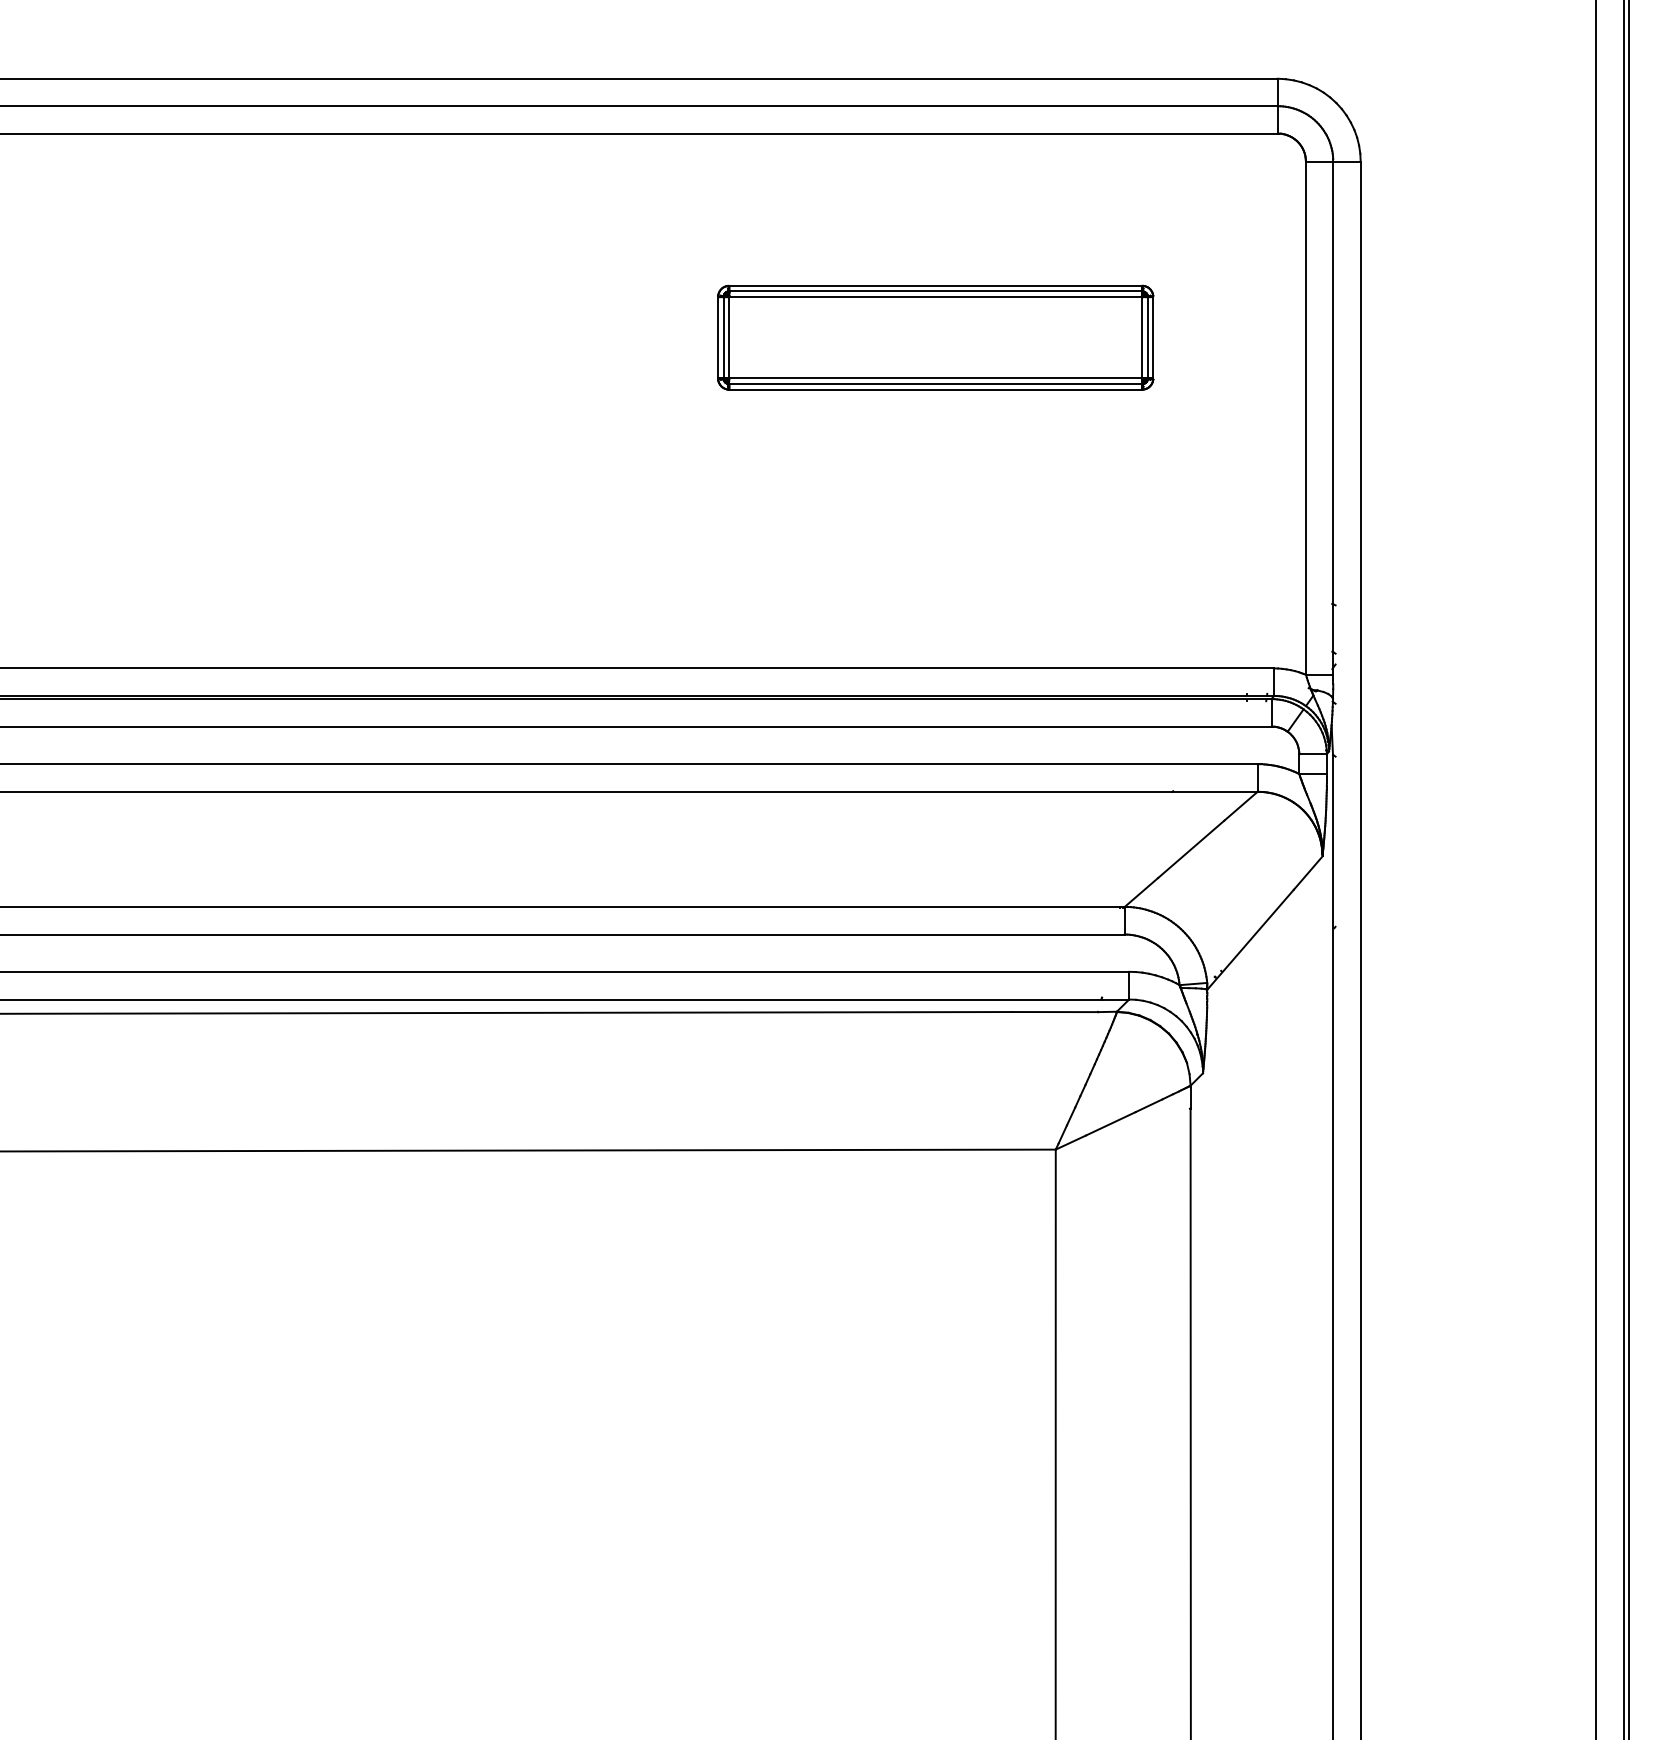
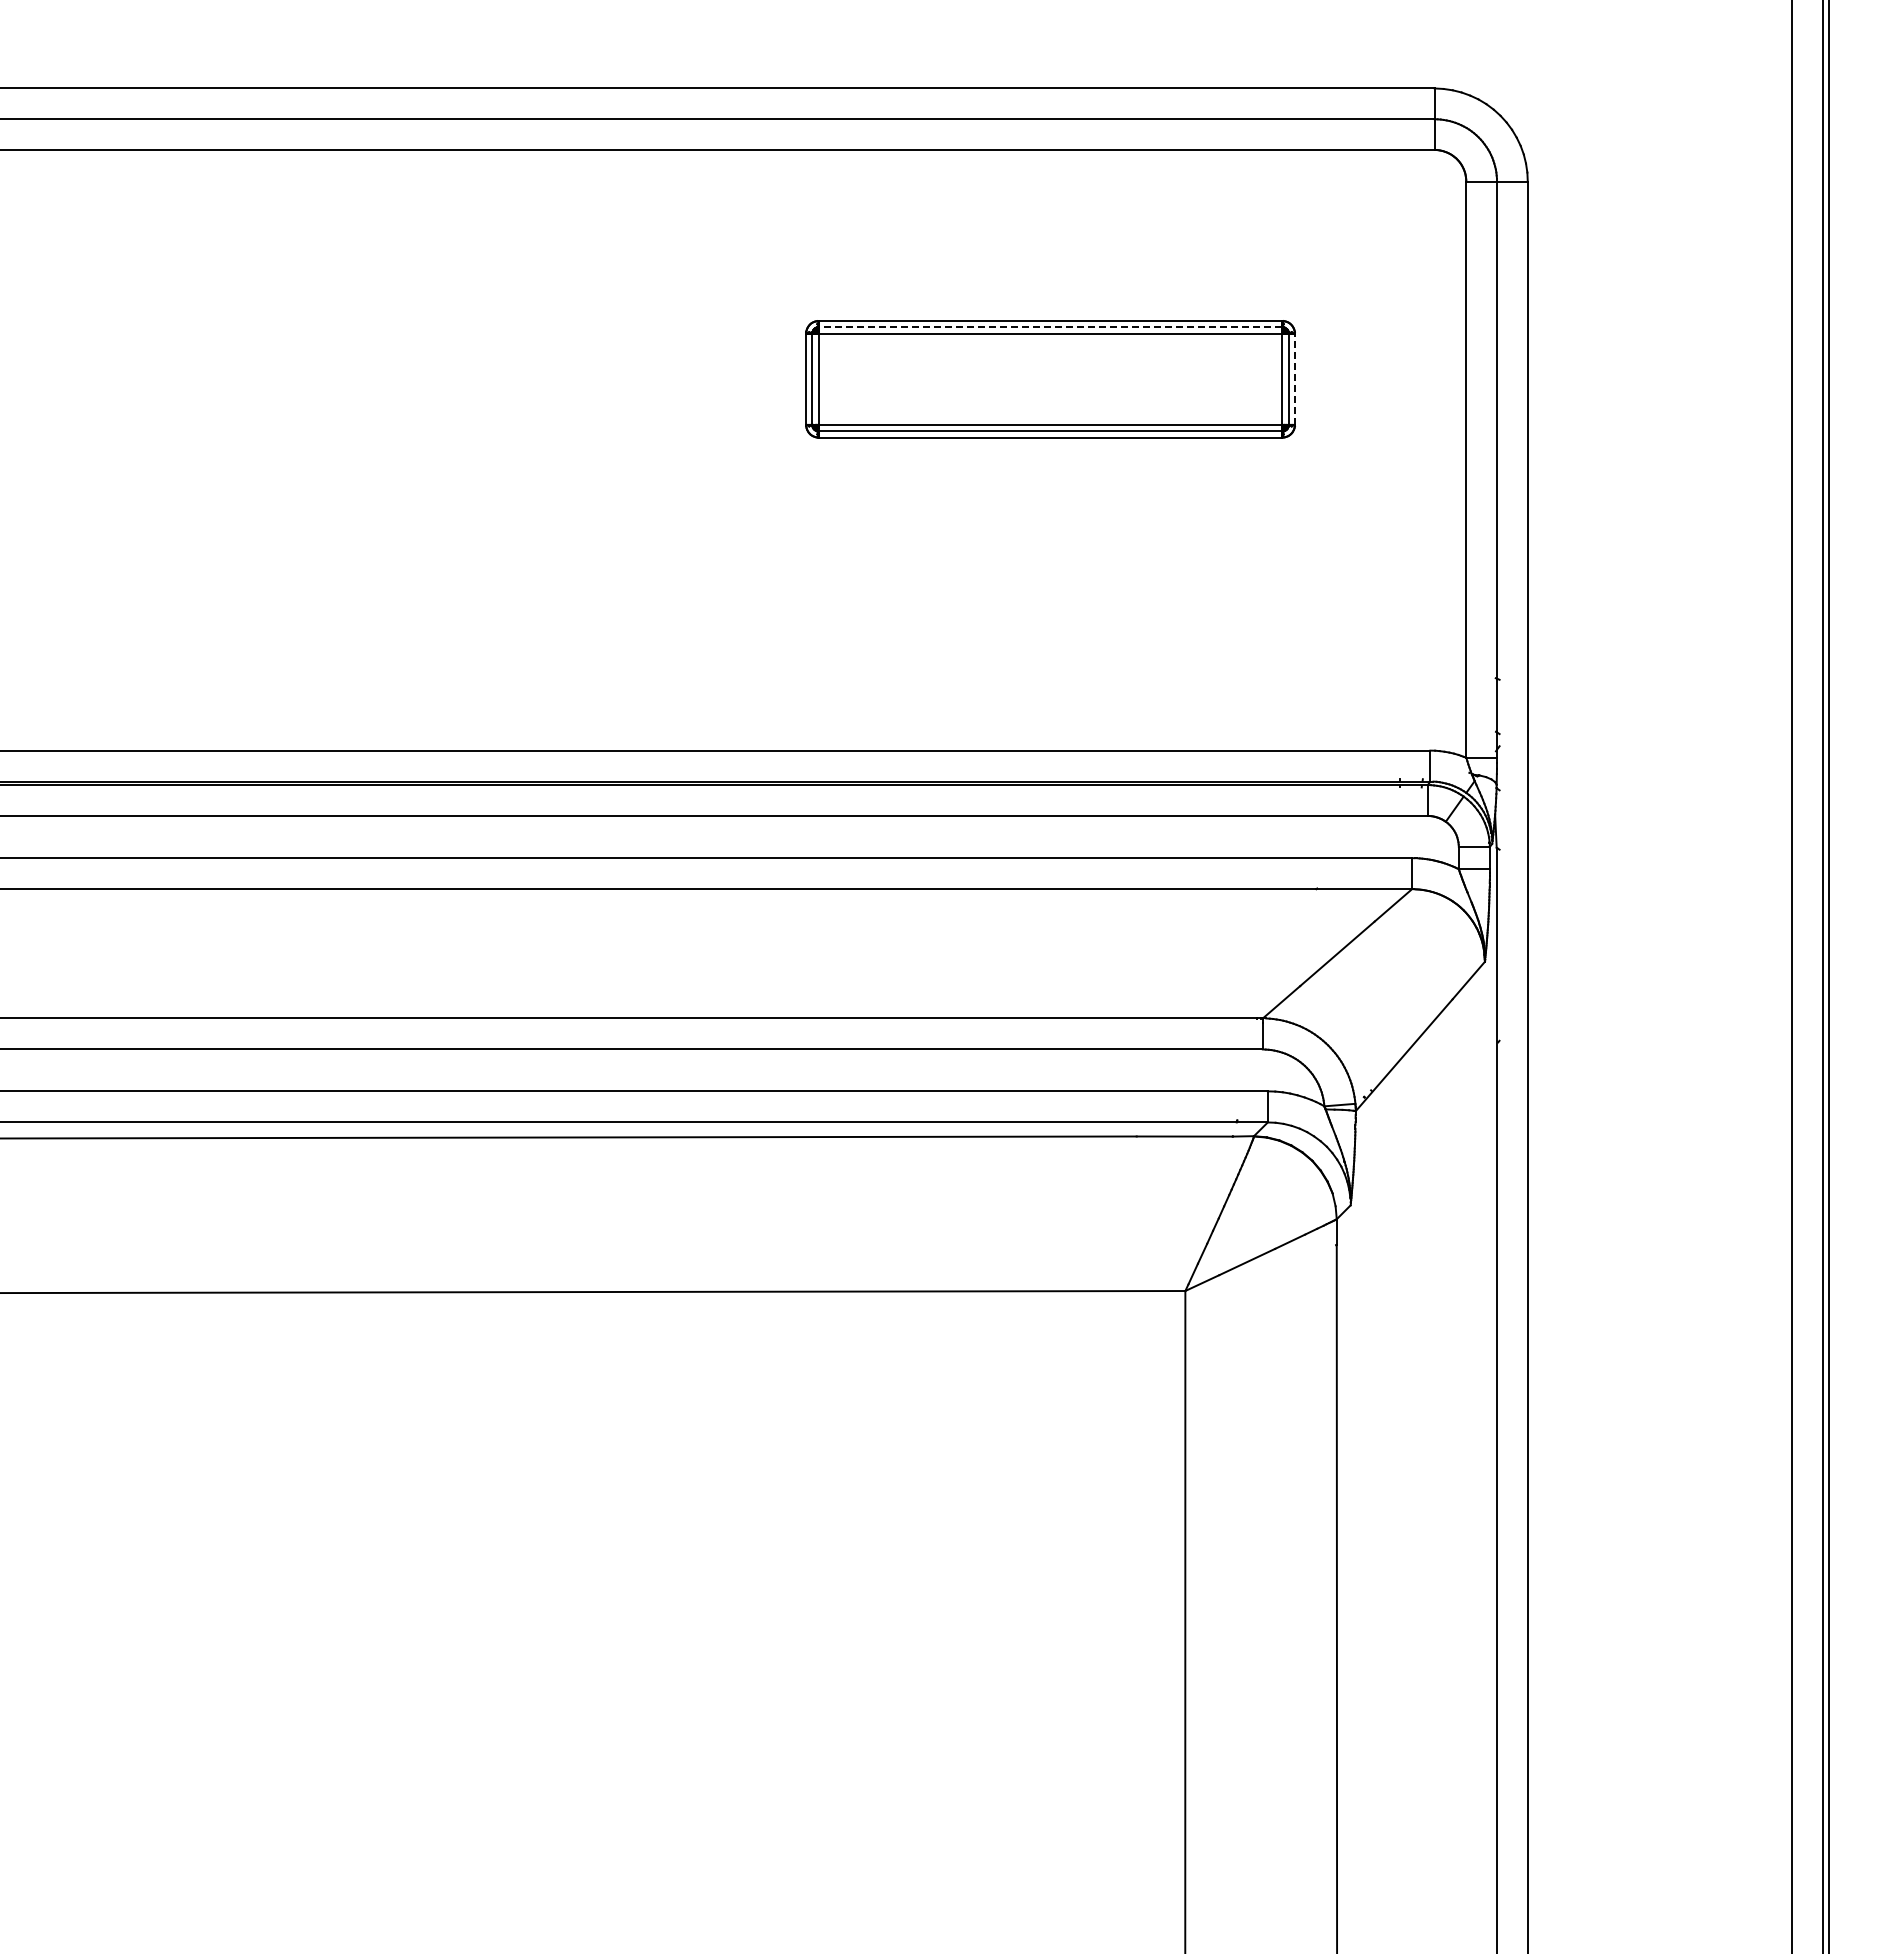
line: (935, 291) -> (1050, 327), solid -> dashed
line: (1152, 337) -> (1294, 379), solid -> dashed

